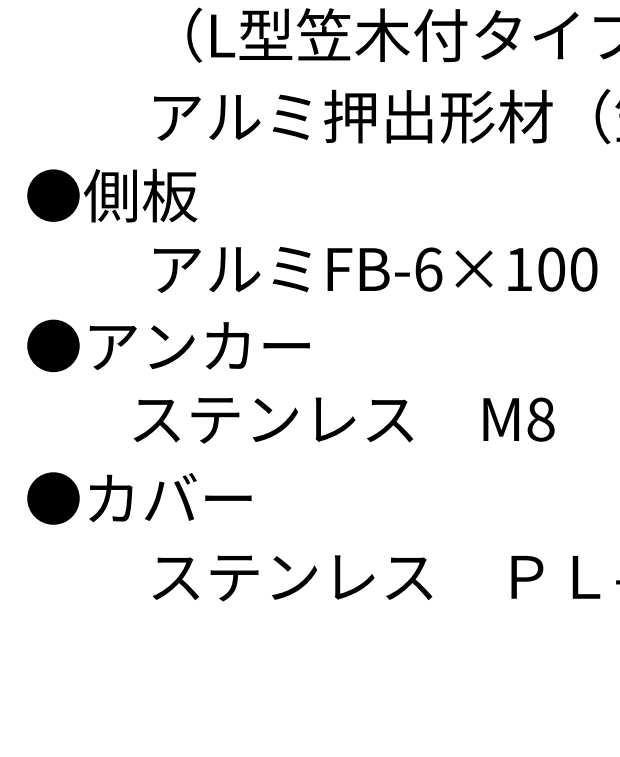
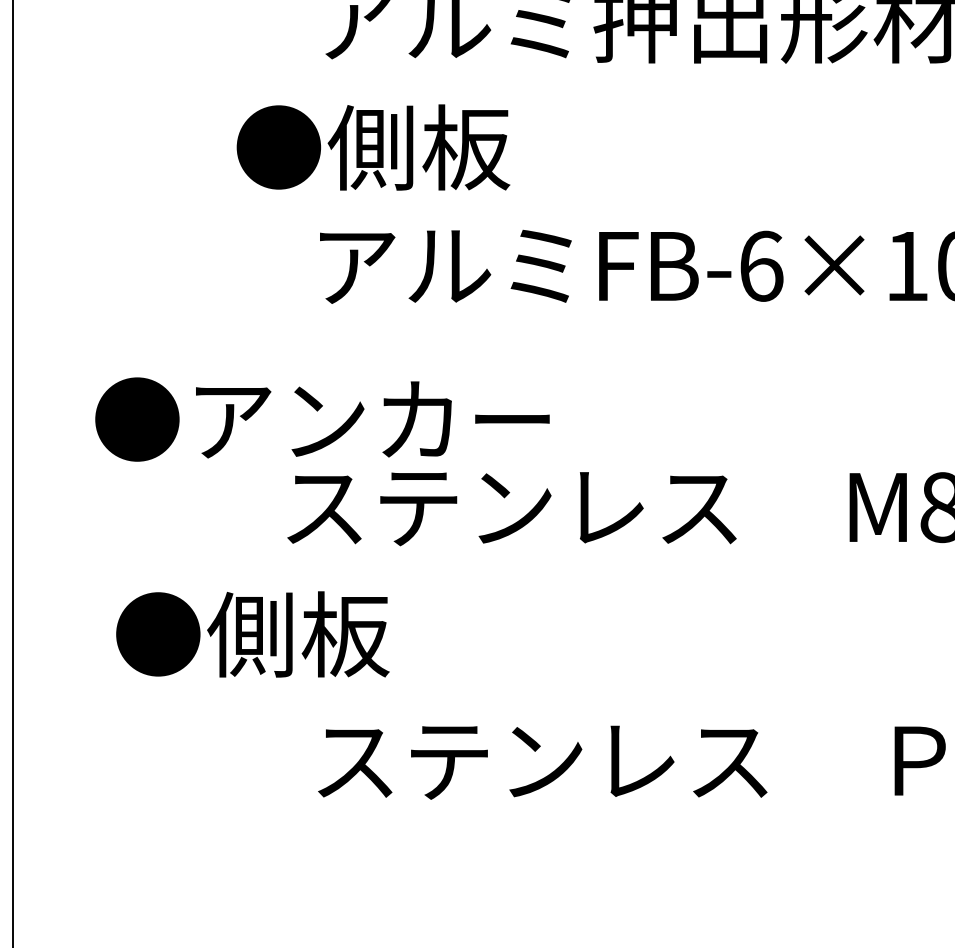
text: (112, 195) -> (373, 147), moved
text: (168, 345) -> (322, 418), moved
text: (167, 498) -> (341, 634), ●カバー -> ●側板

